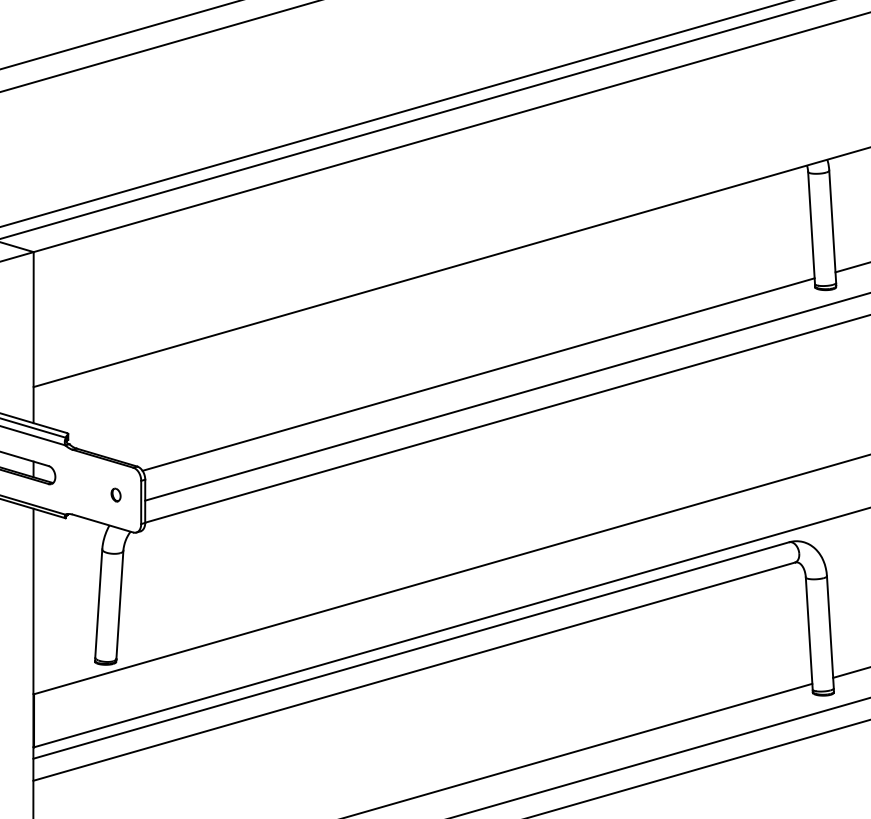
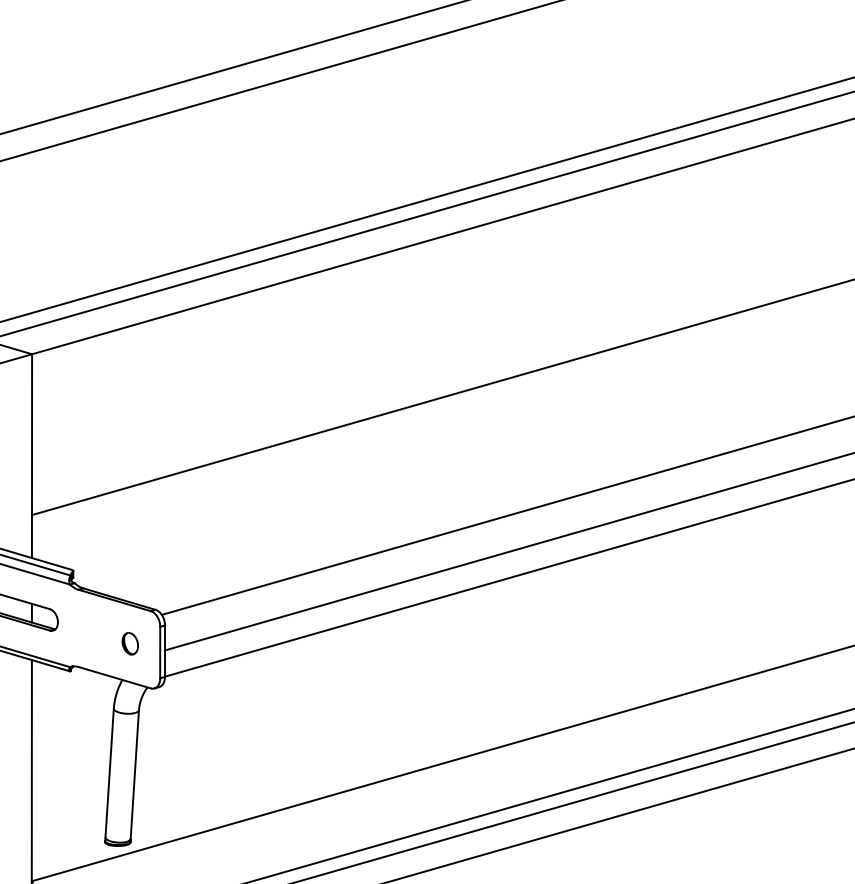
part: (115, 494) -> (129, 643), size x1.43

